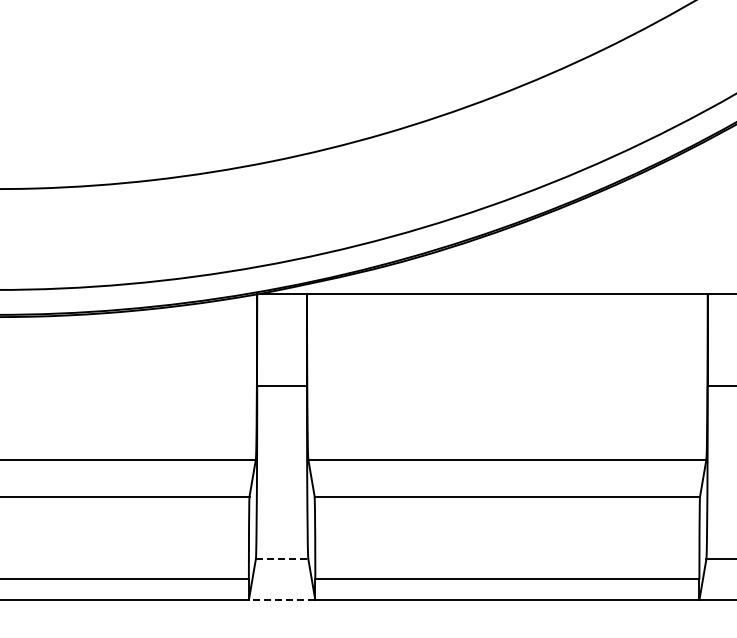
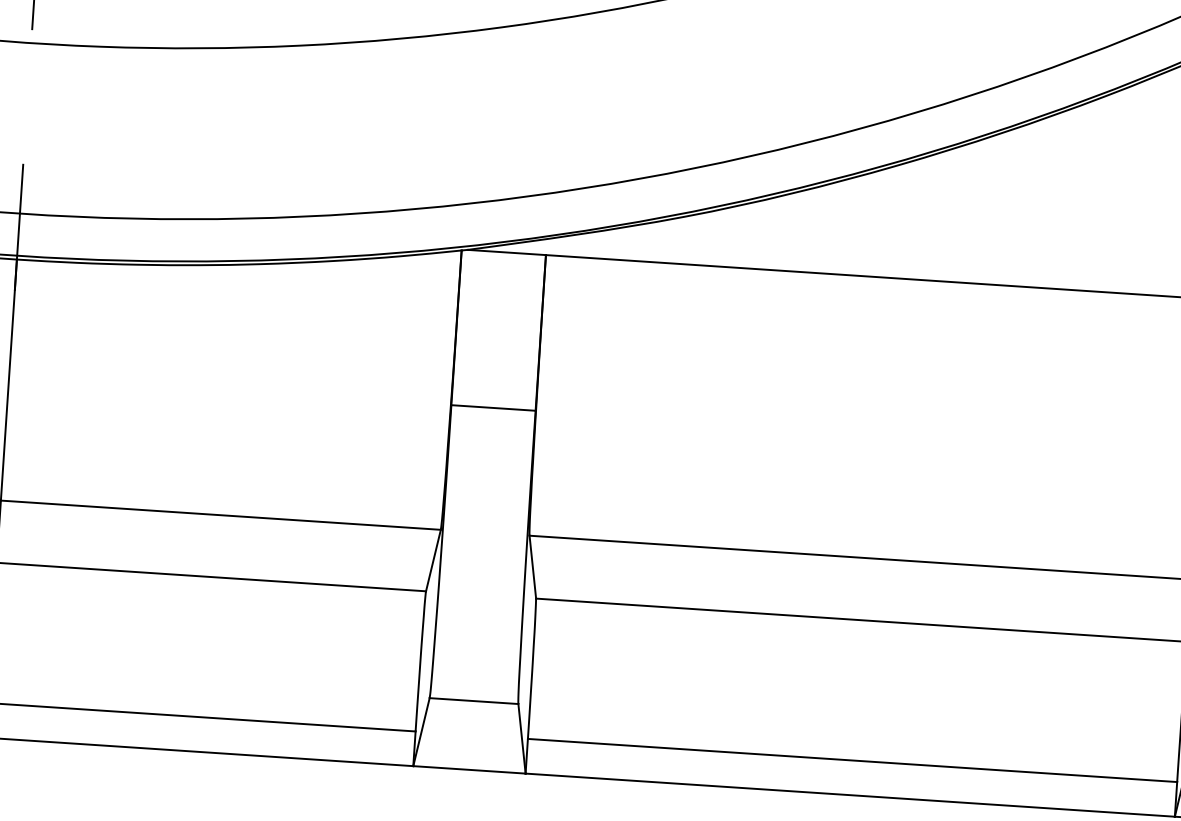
line: (282, 559) -> (474, 701), dashed -> solid
line: (281, 600) -> (468, 770), dashed -> solid

